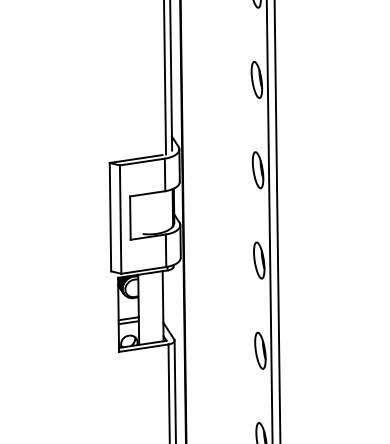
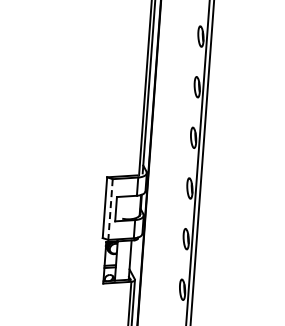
line: (120, 221) -> (110, 210), solid -> dashed

